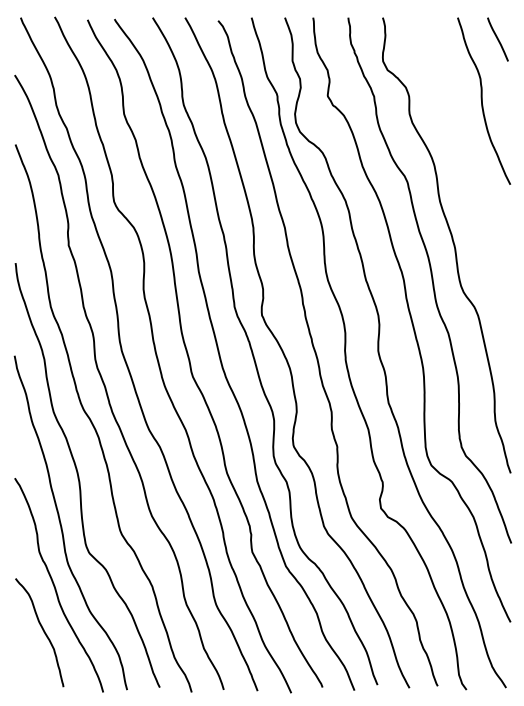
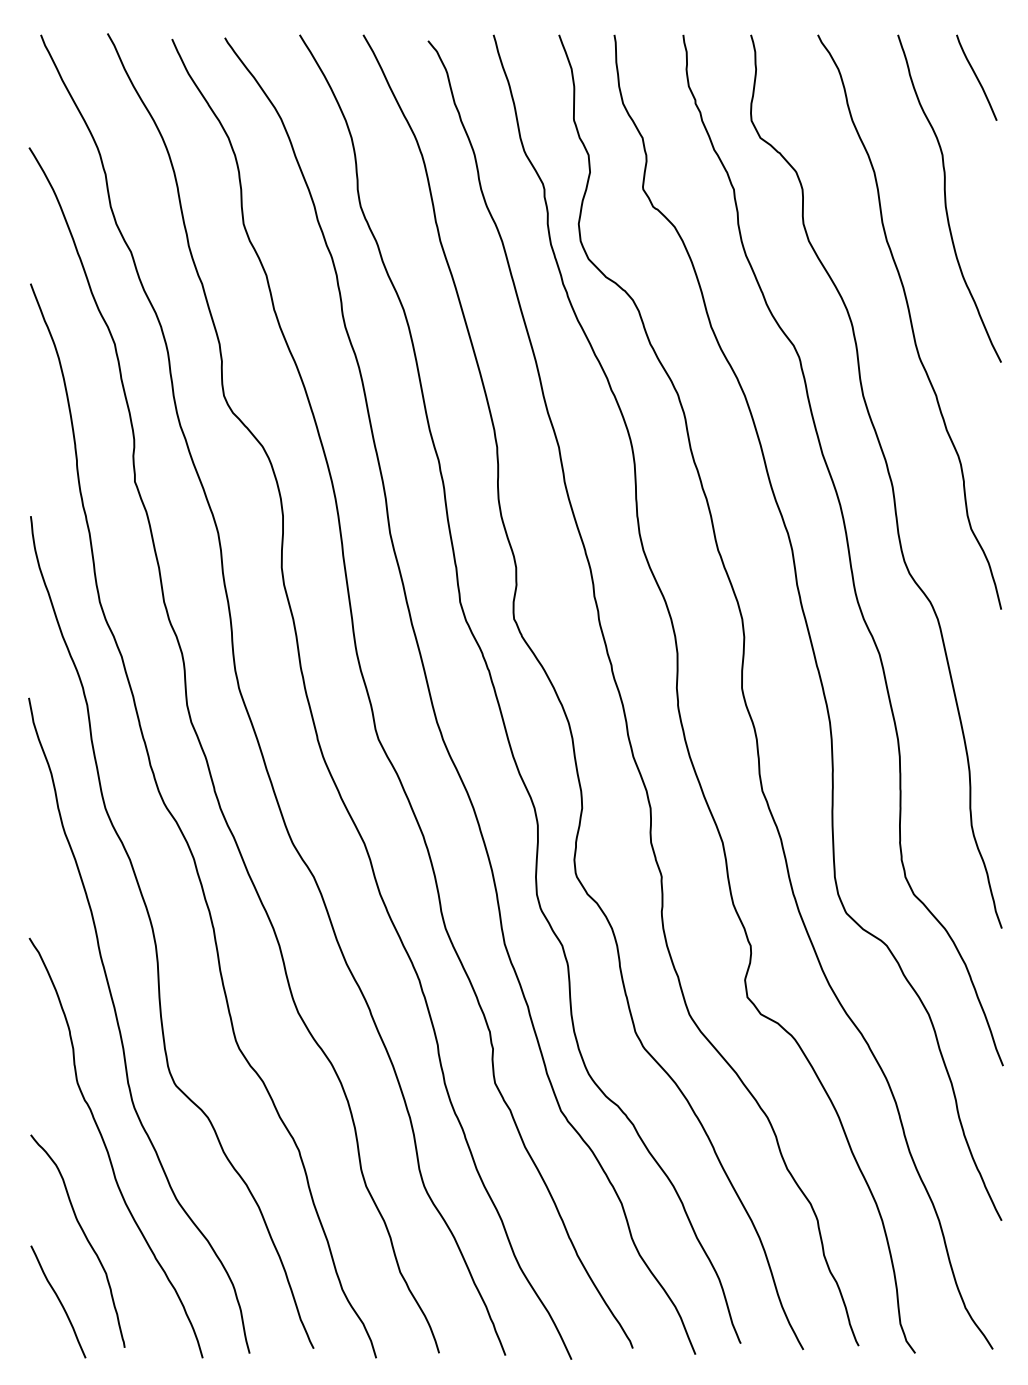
curve: (463, 163) -> (909, 320), added
curve: (29, 663) -> (58, 1301), added

